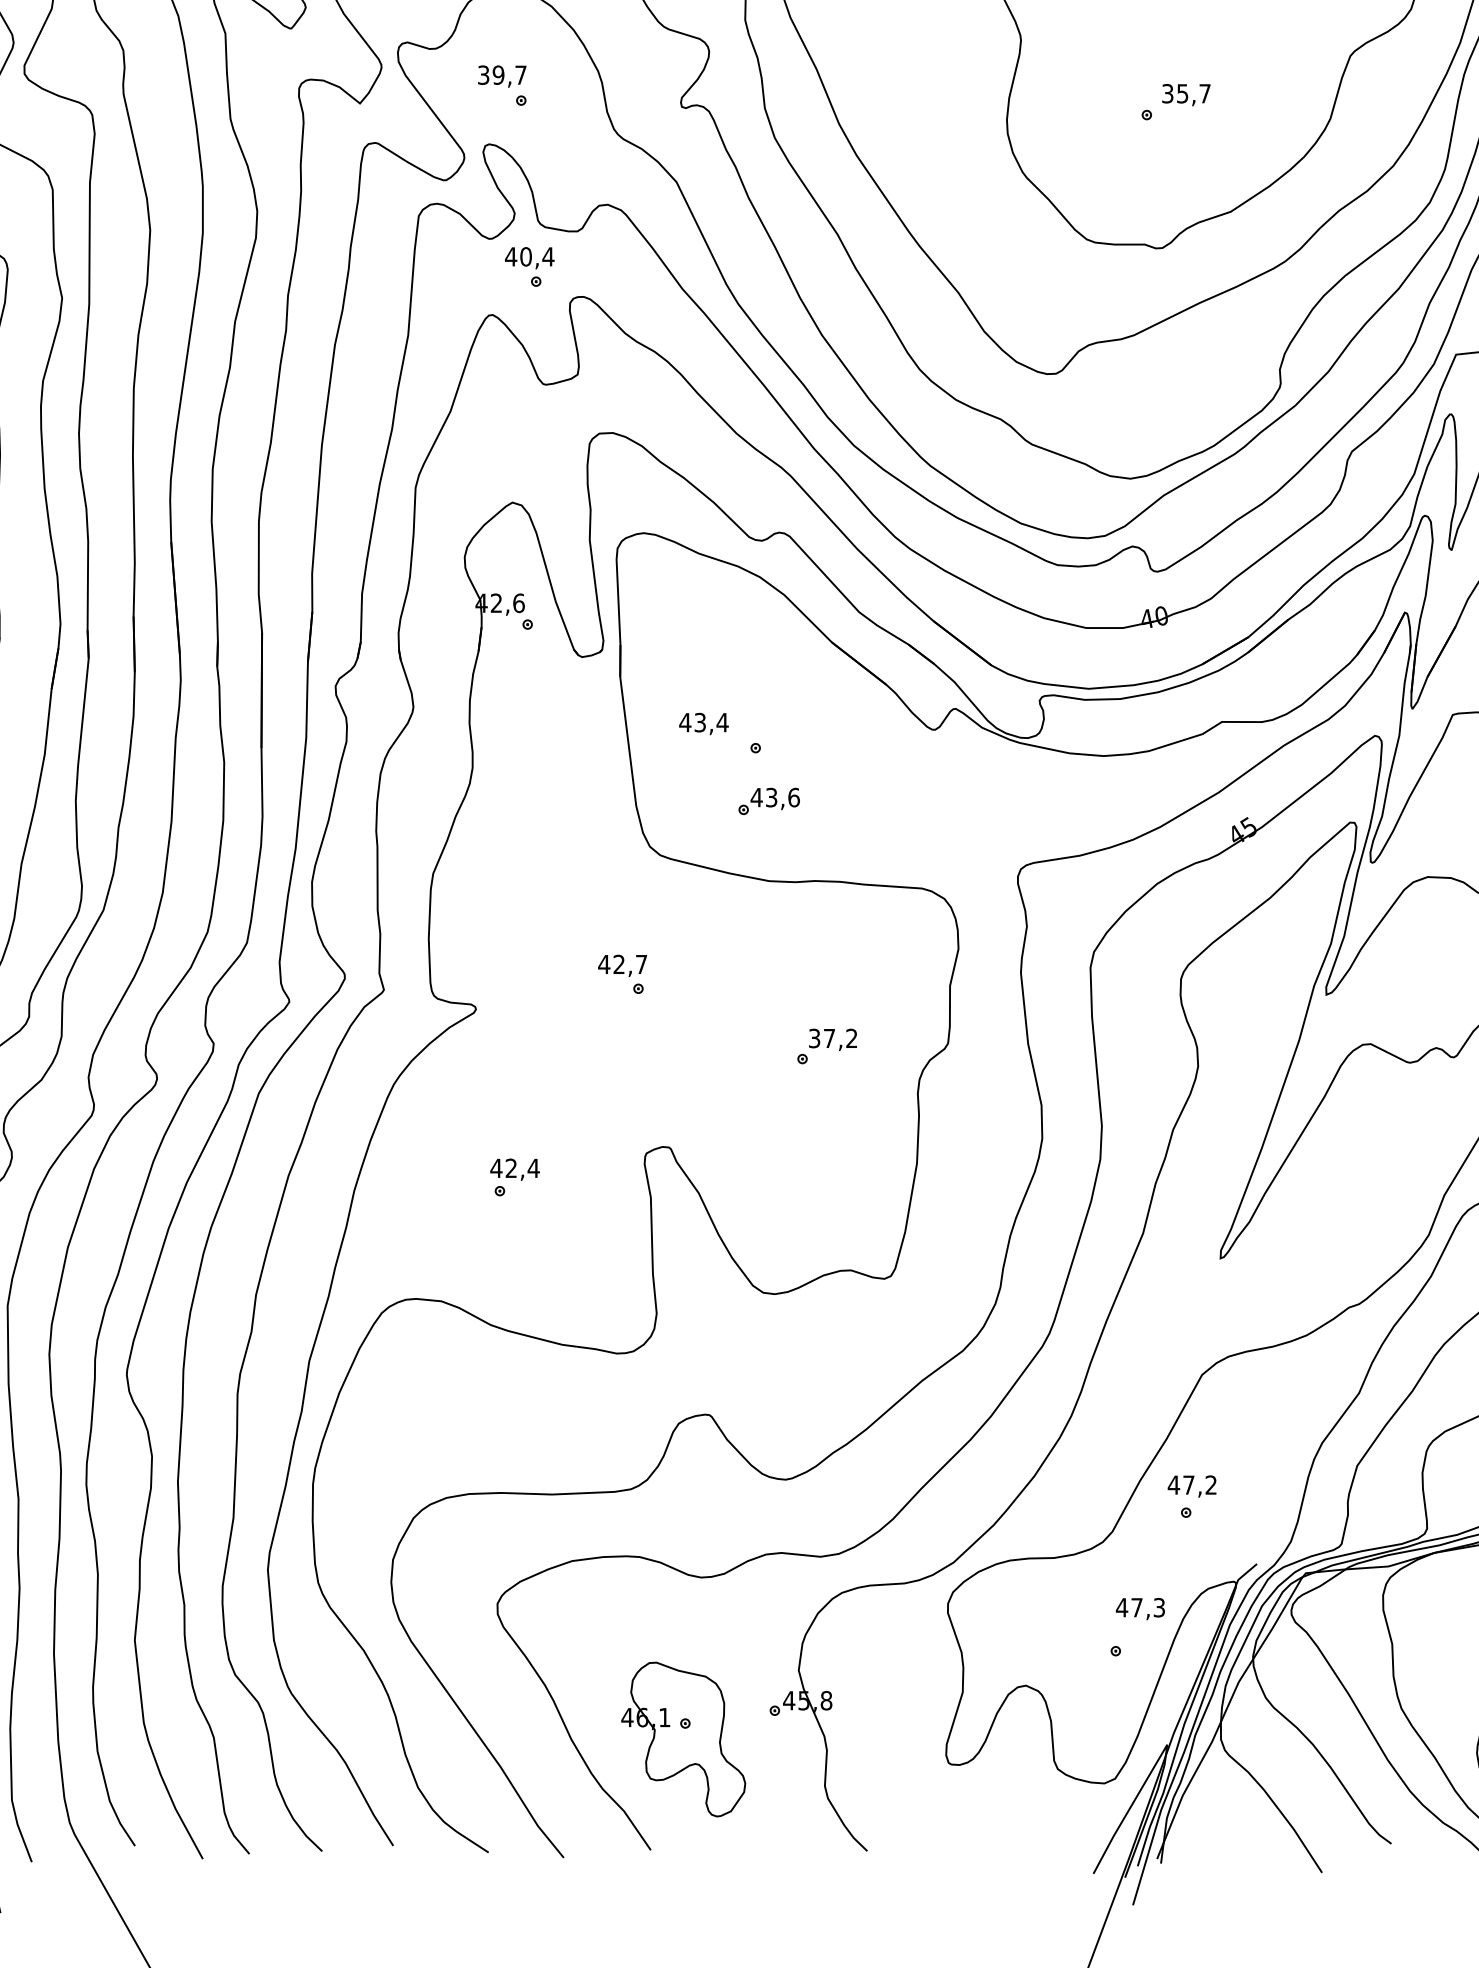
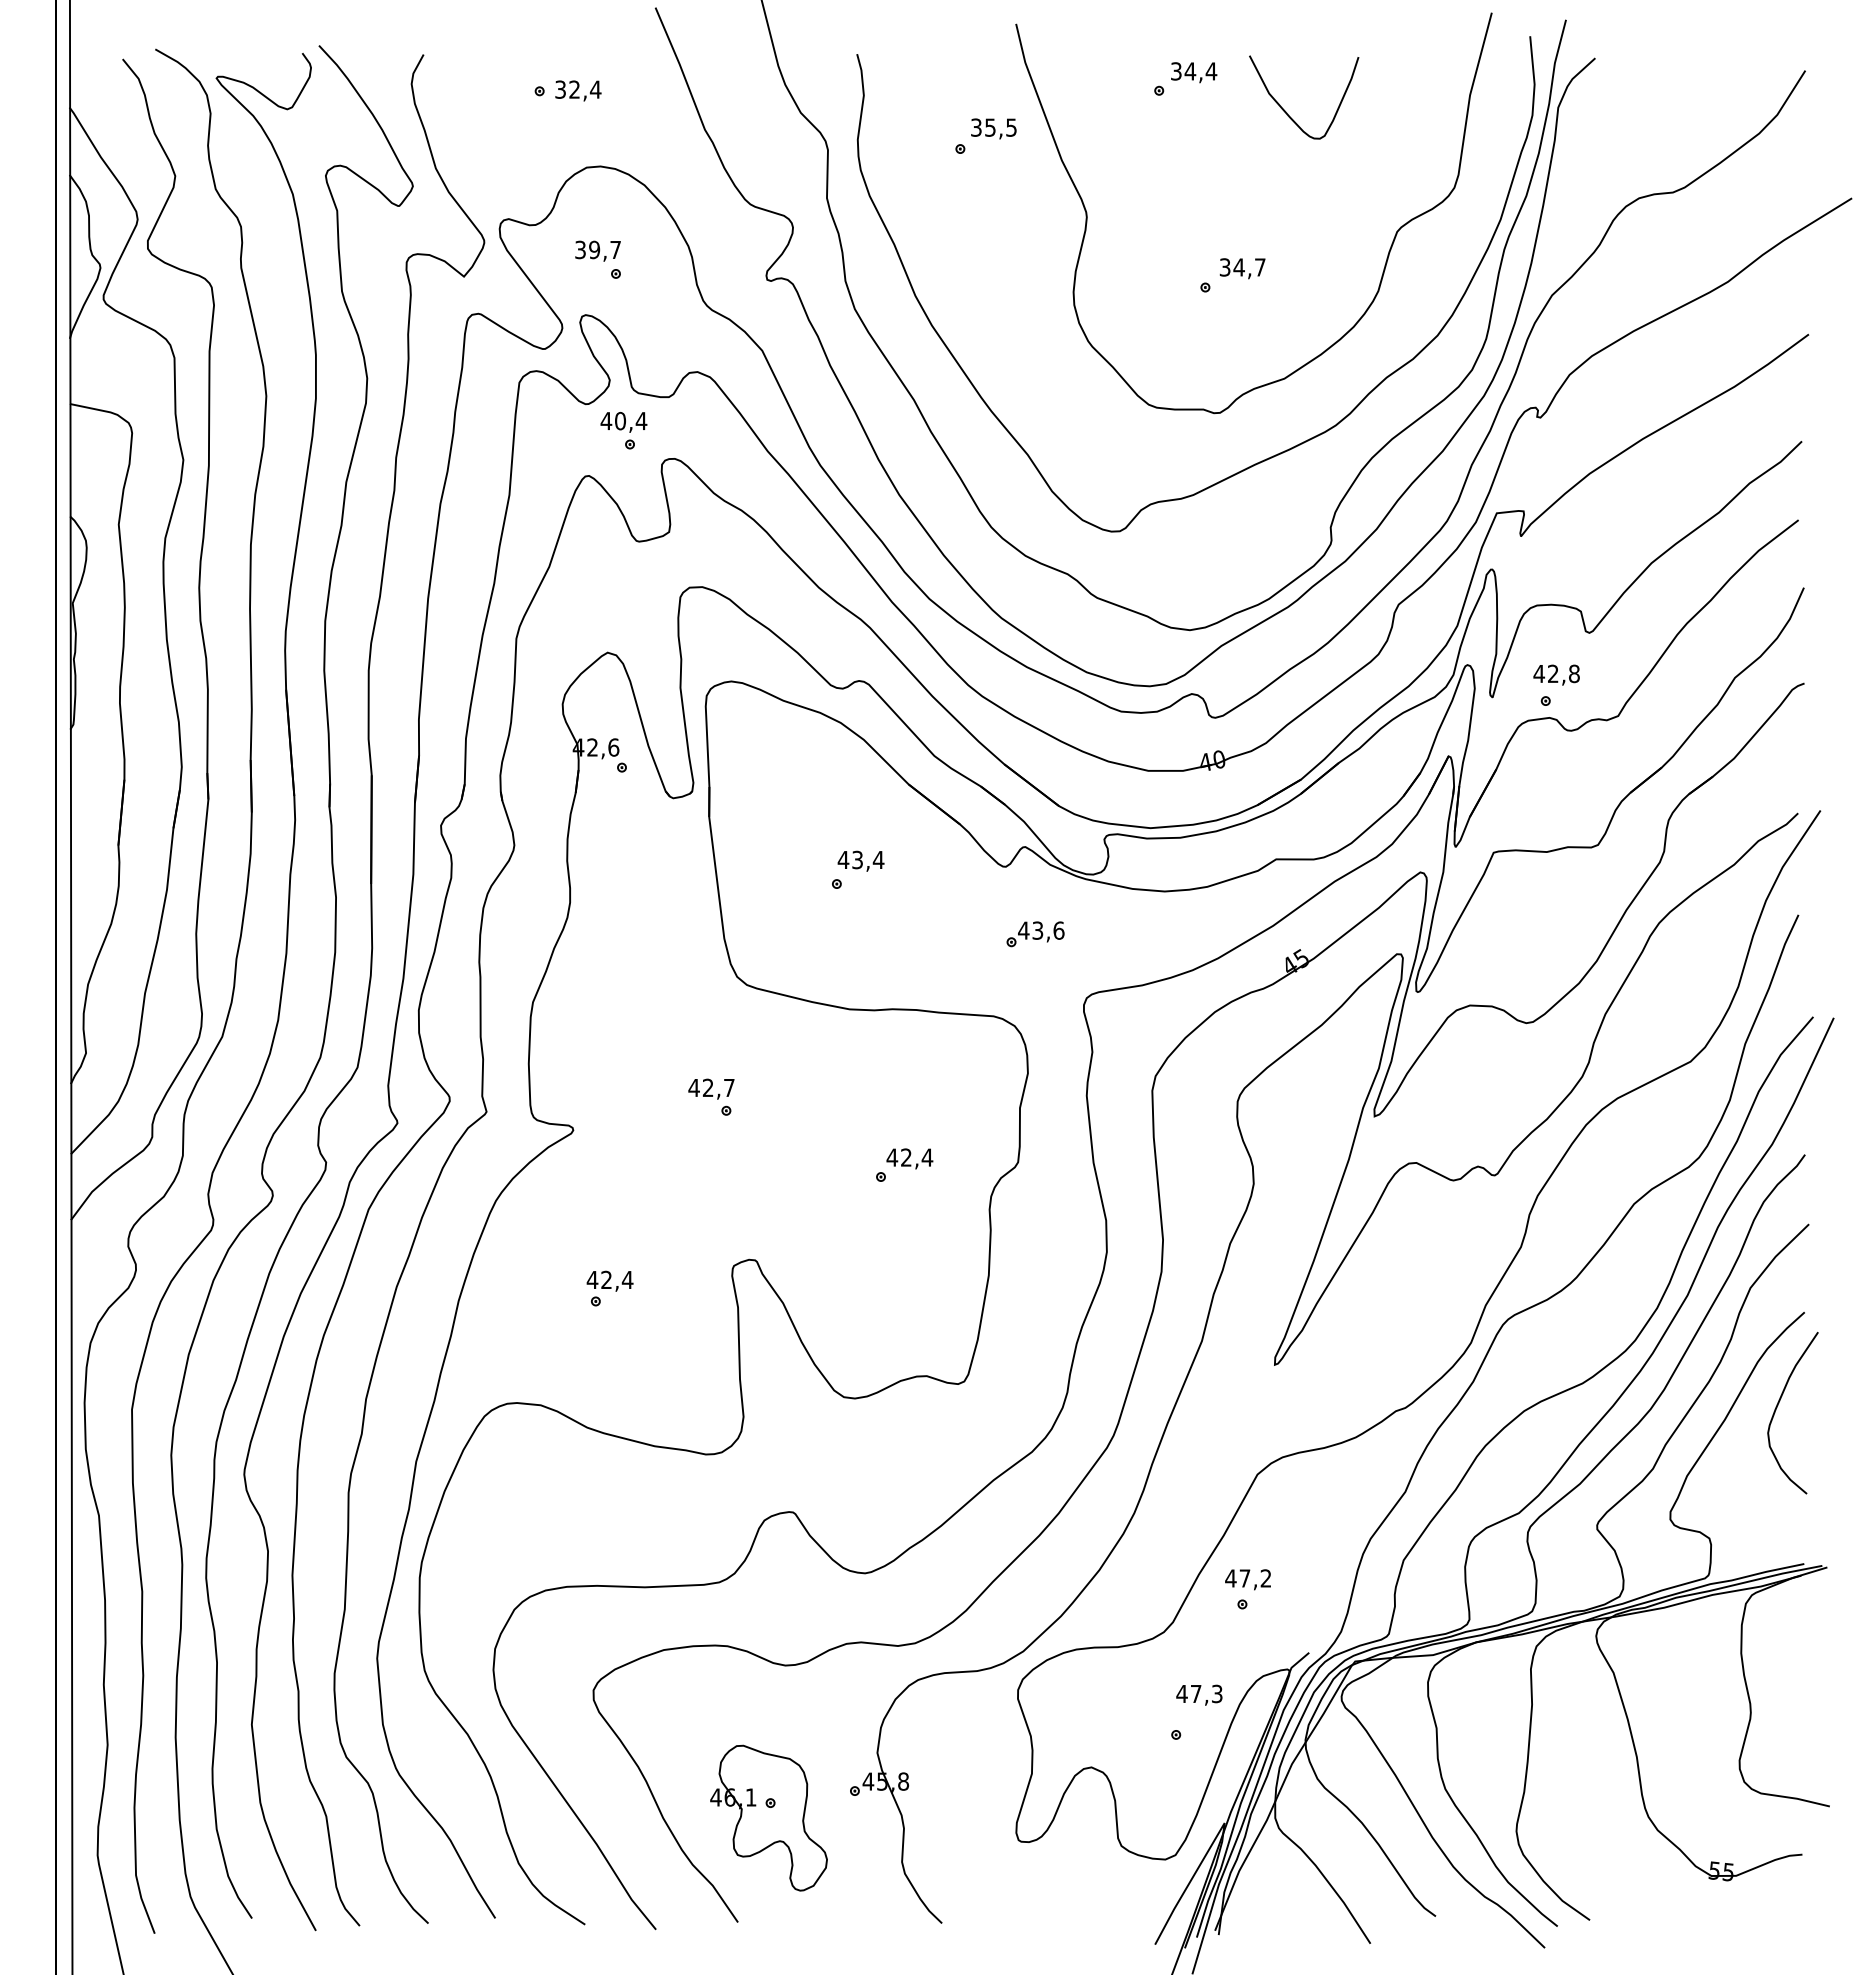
text: (1181, 93) -> (1238, 267), 35,7 -> 34,7
text: (703, 723) -> (860, 860), moved
part: (769, 801) -> (1035, 934), moved
text: (832, 1038) -> (909, 1157), 37,2 -> 42,4

